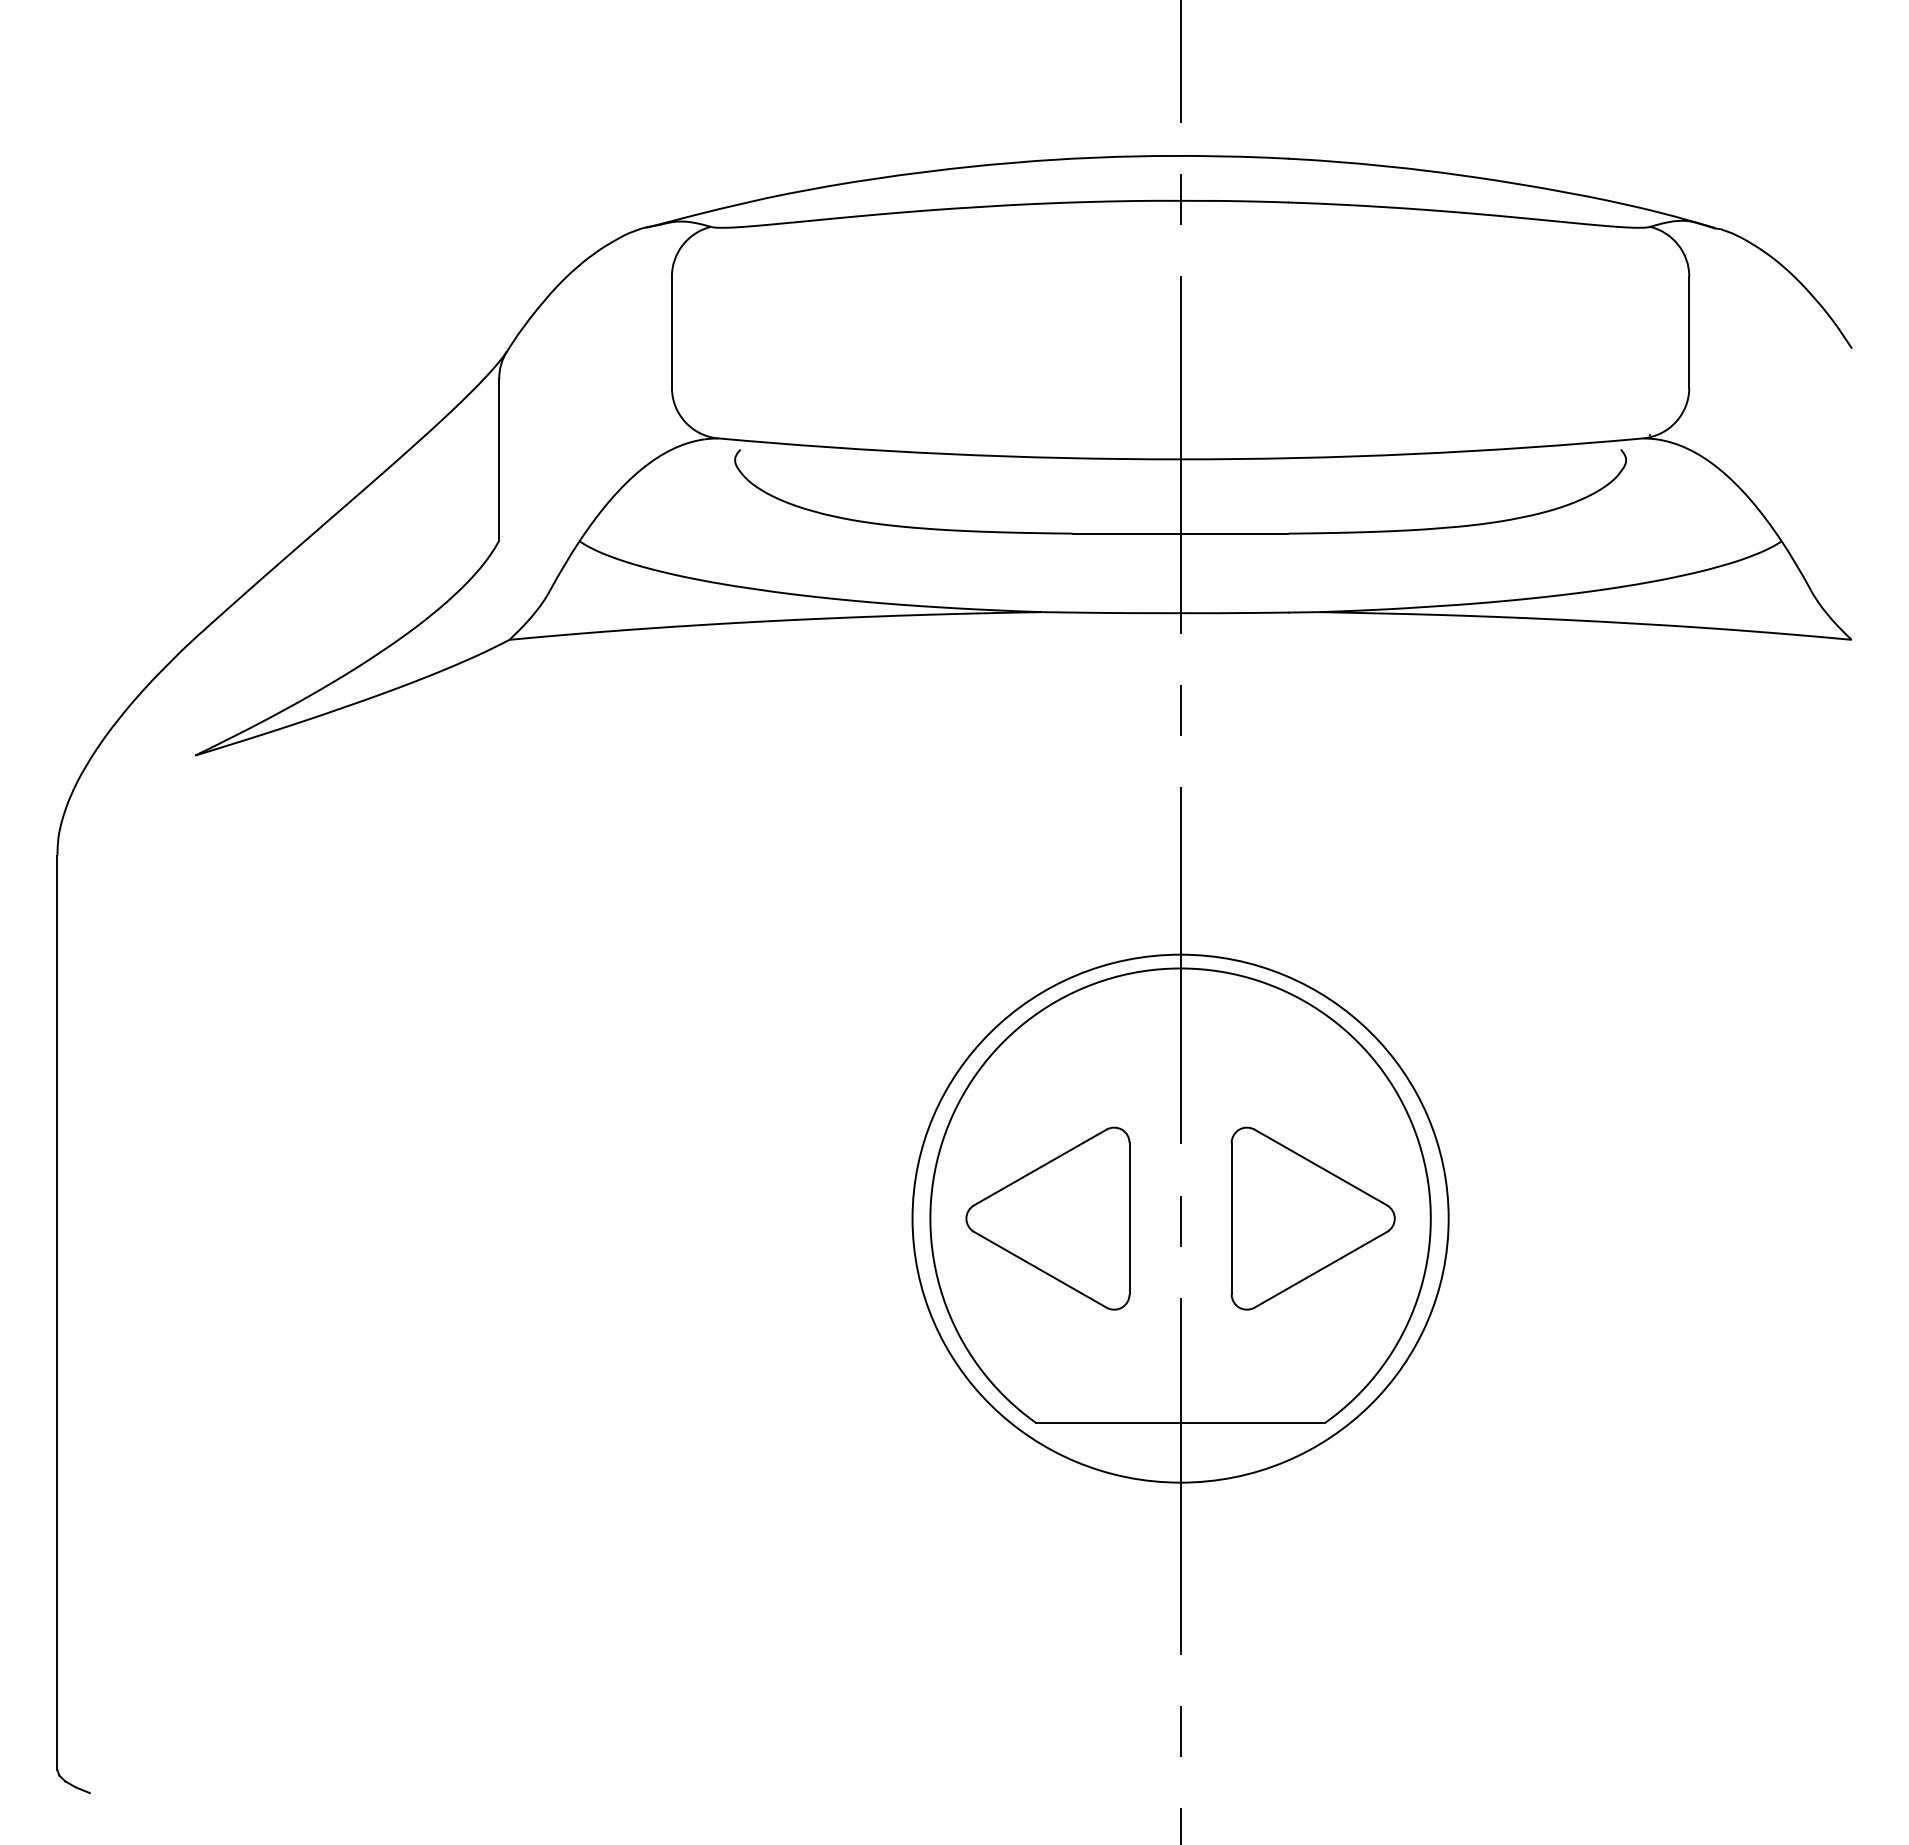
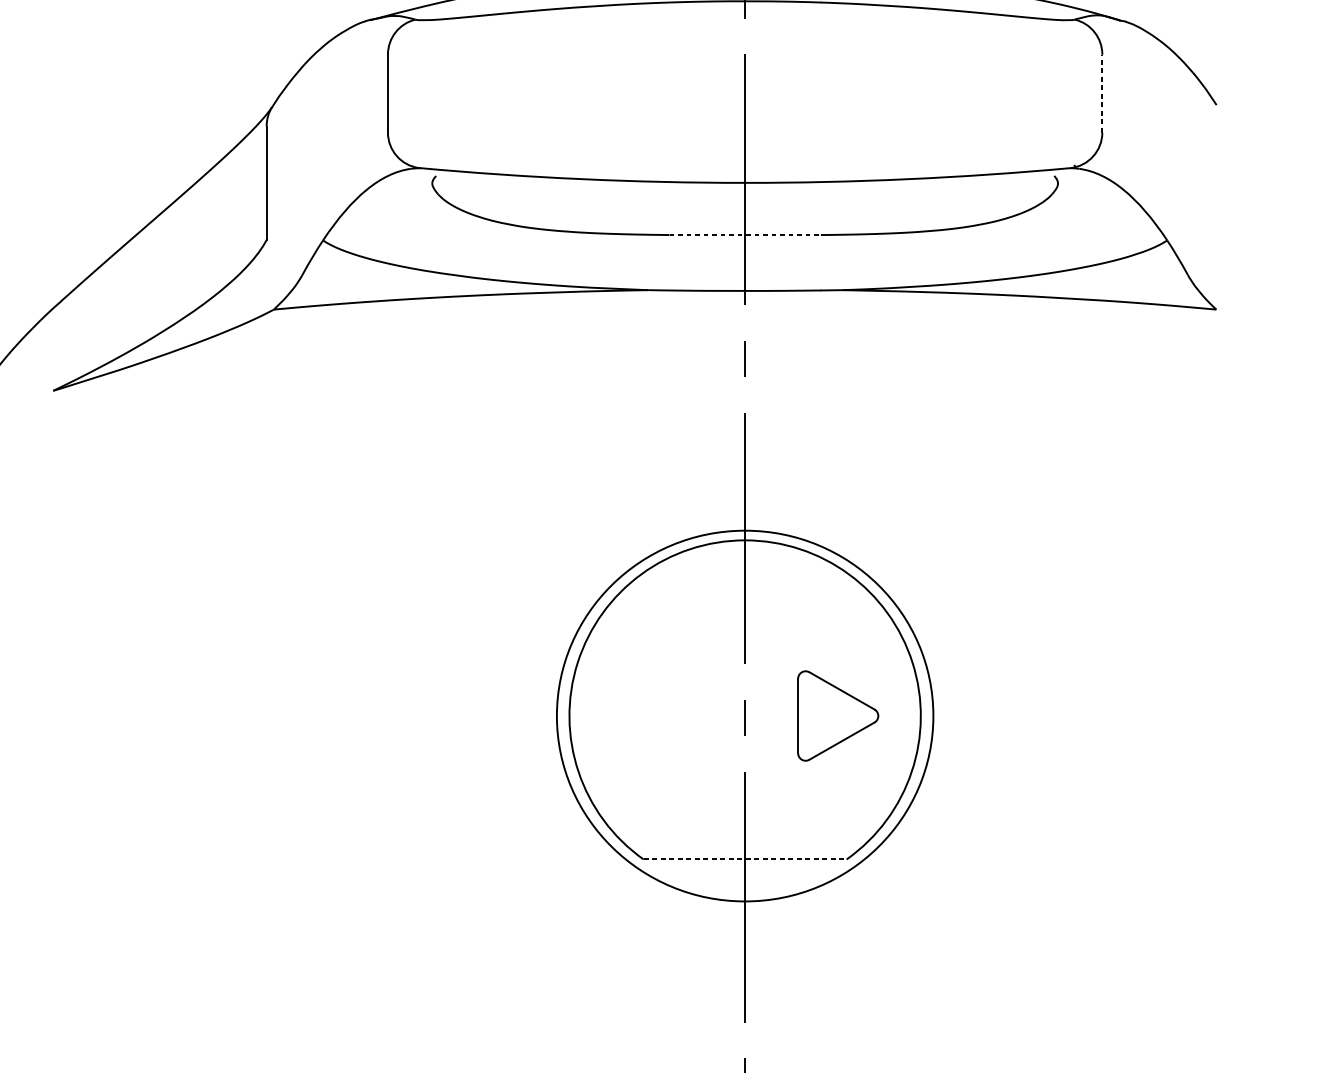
line: (1689, 332) -> (1102, 93), solid -> dashed
line: (1180, 533) -> (745, 234), solid -> dashed
part: (1047, 1218) -> (651, 715), removed
part: (1312, 1218) -> (837, 715), size x0.7
line: (1180, 1422) -> (745, 859), solid -> dashed

